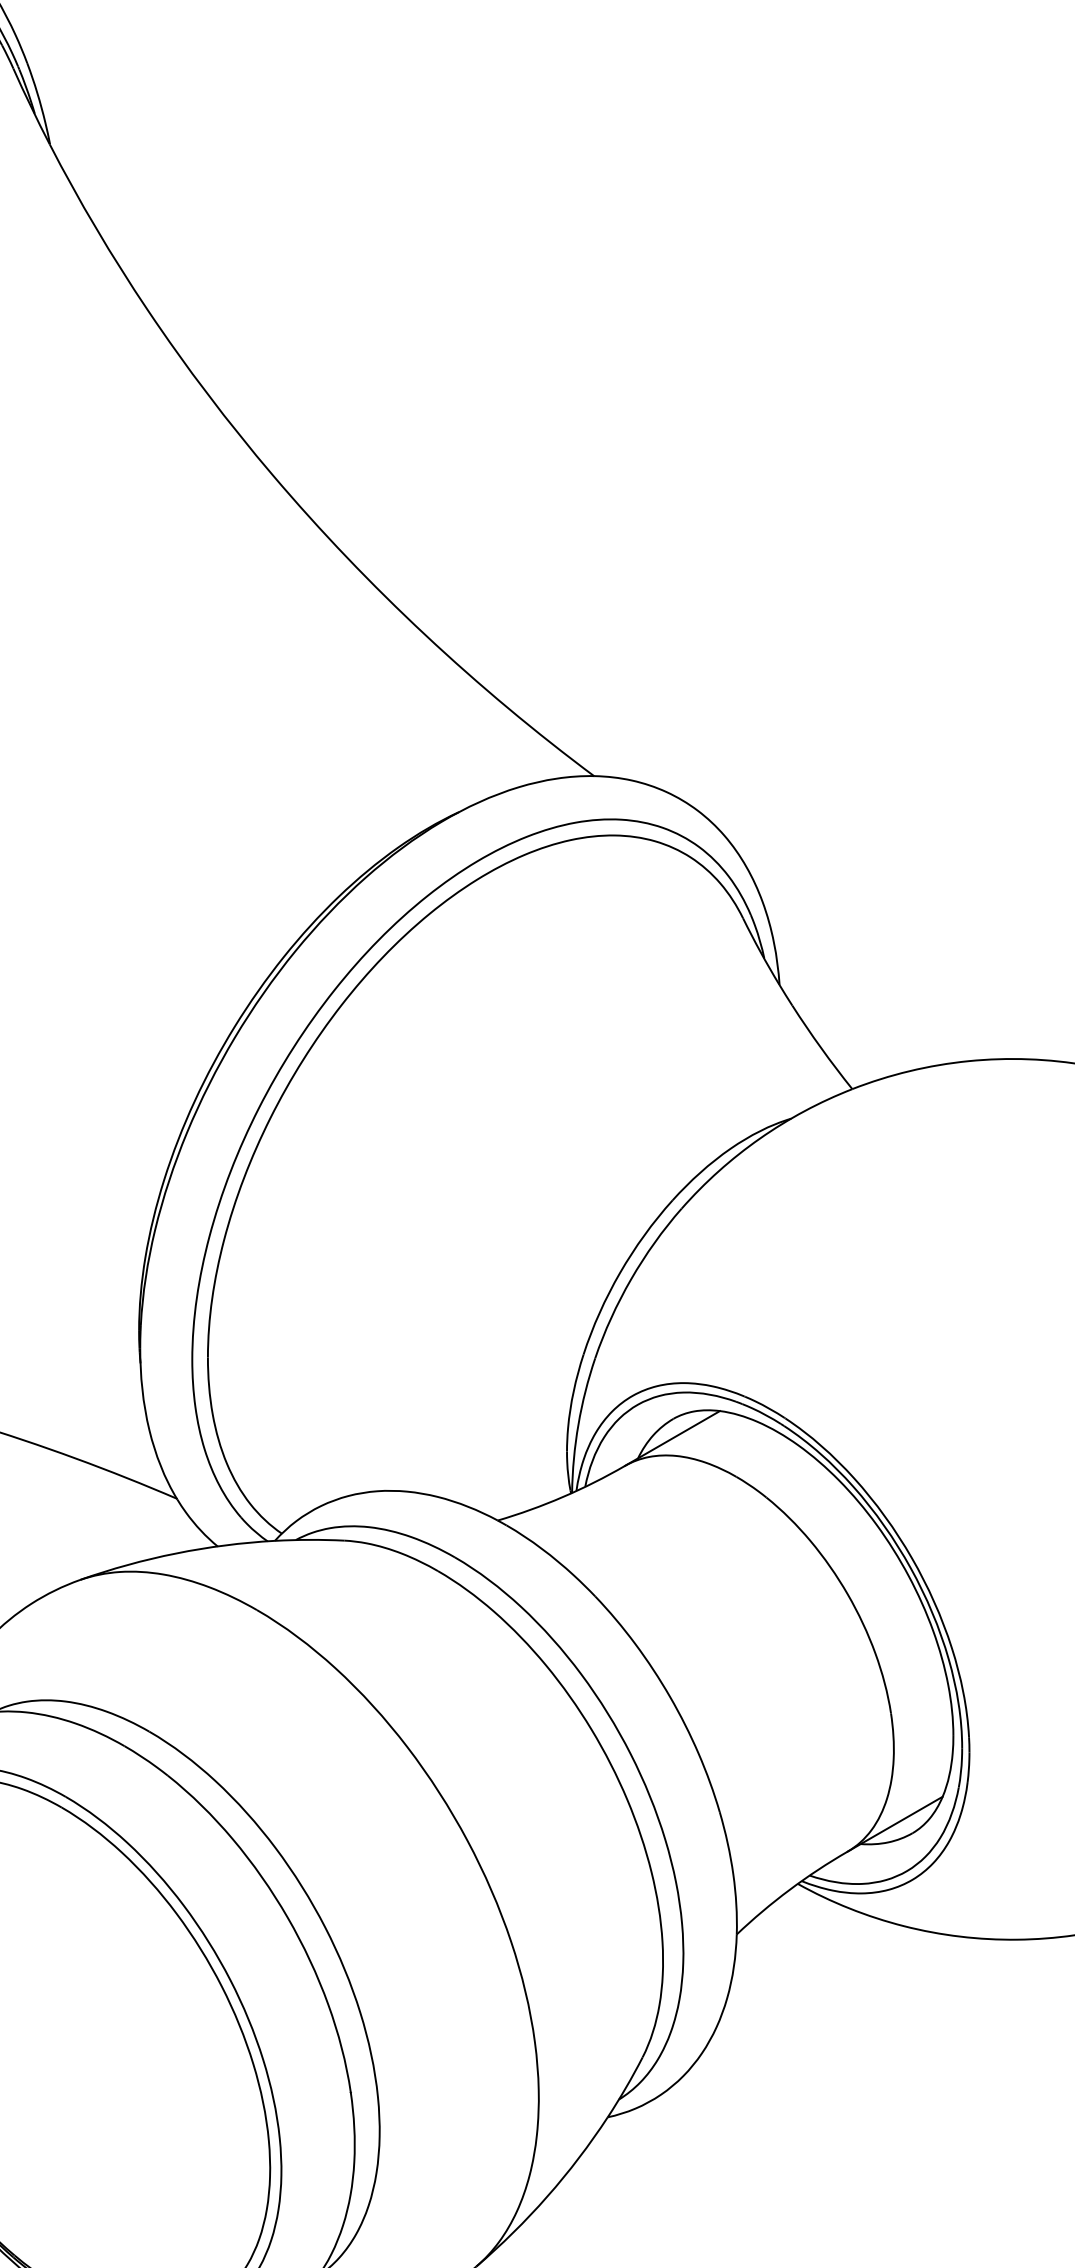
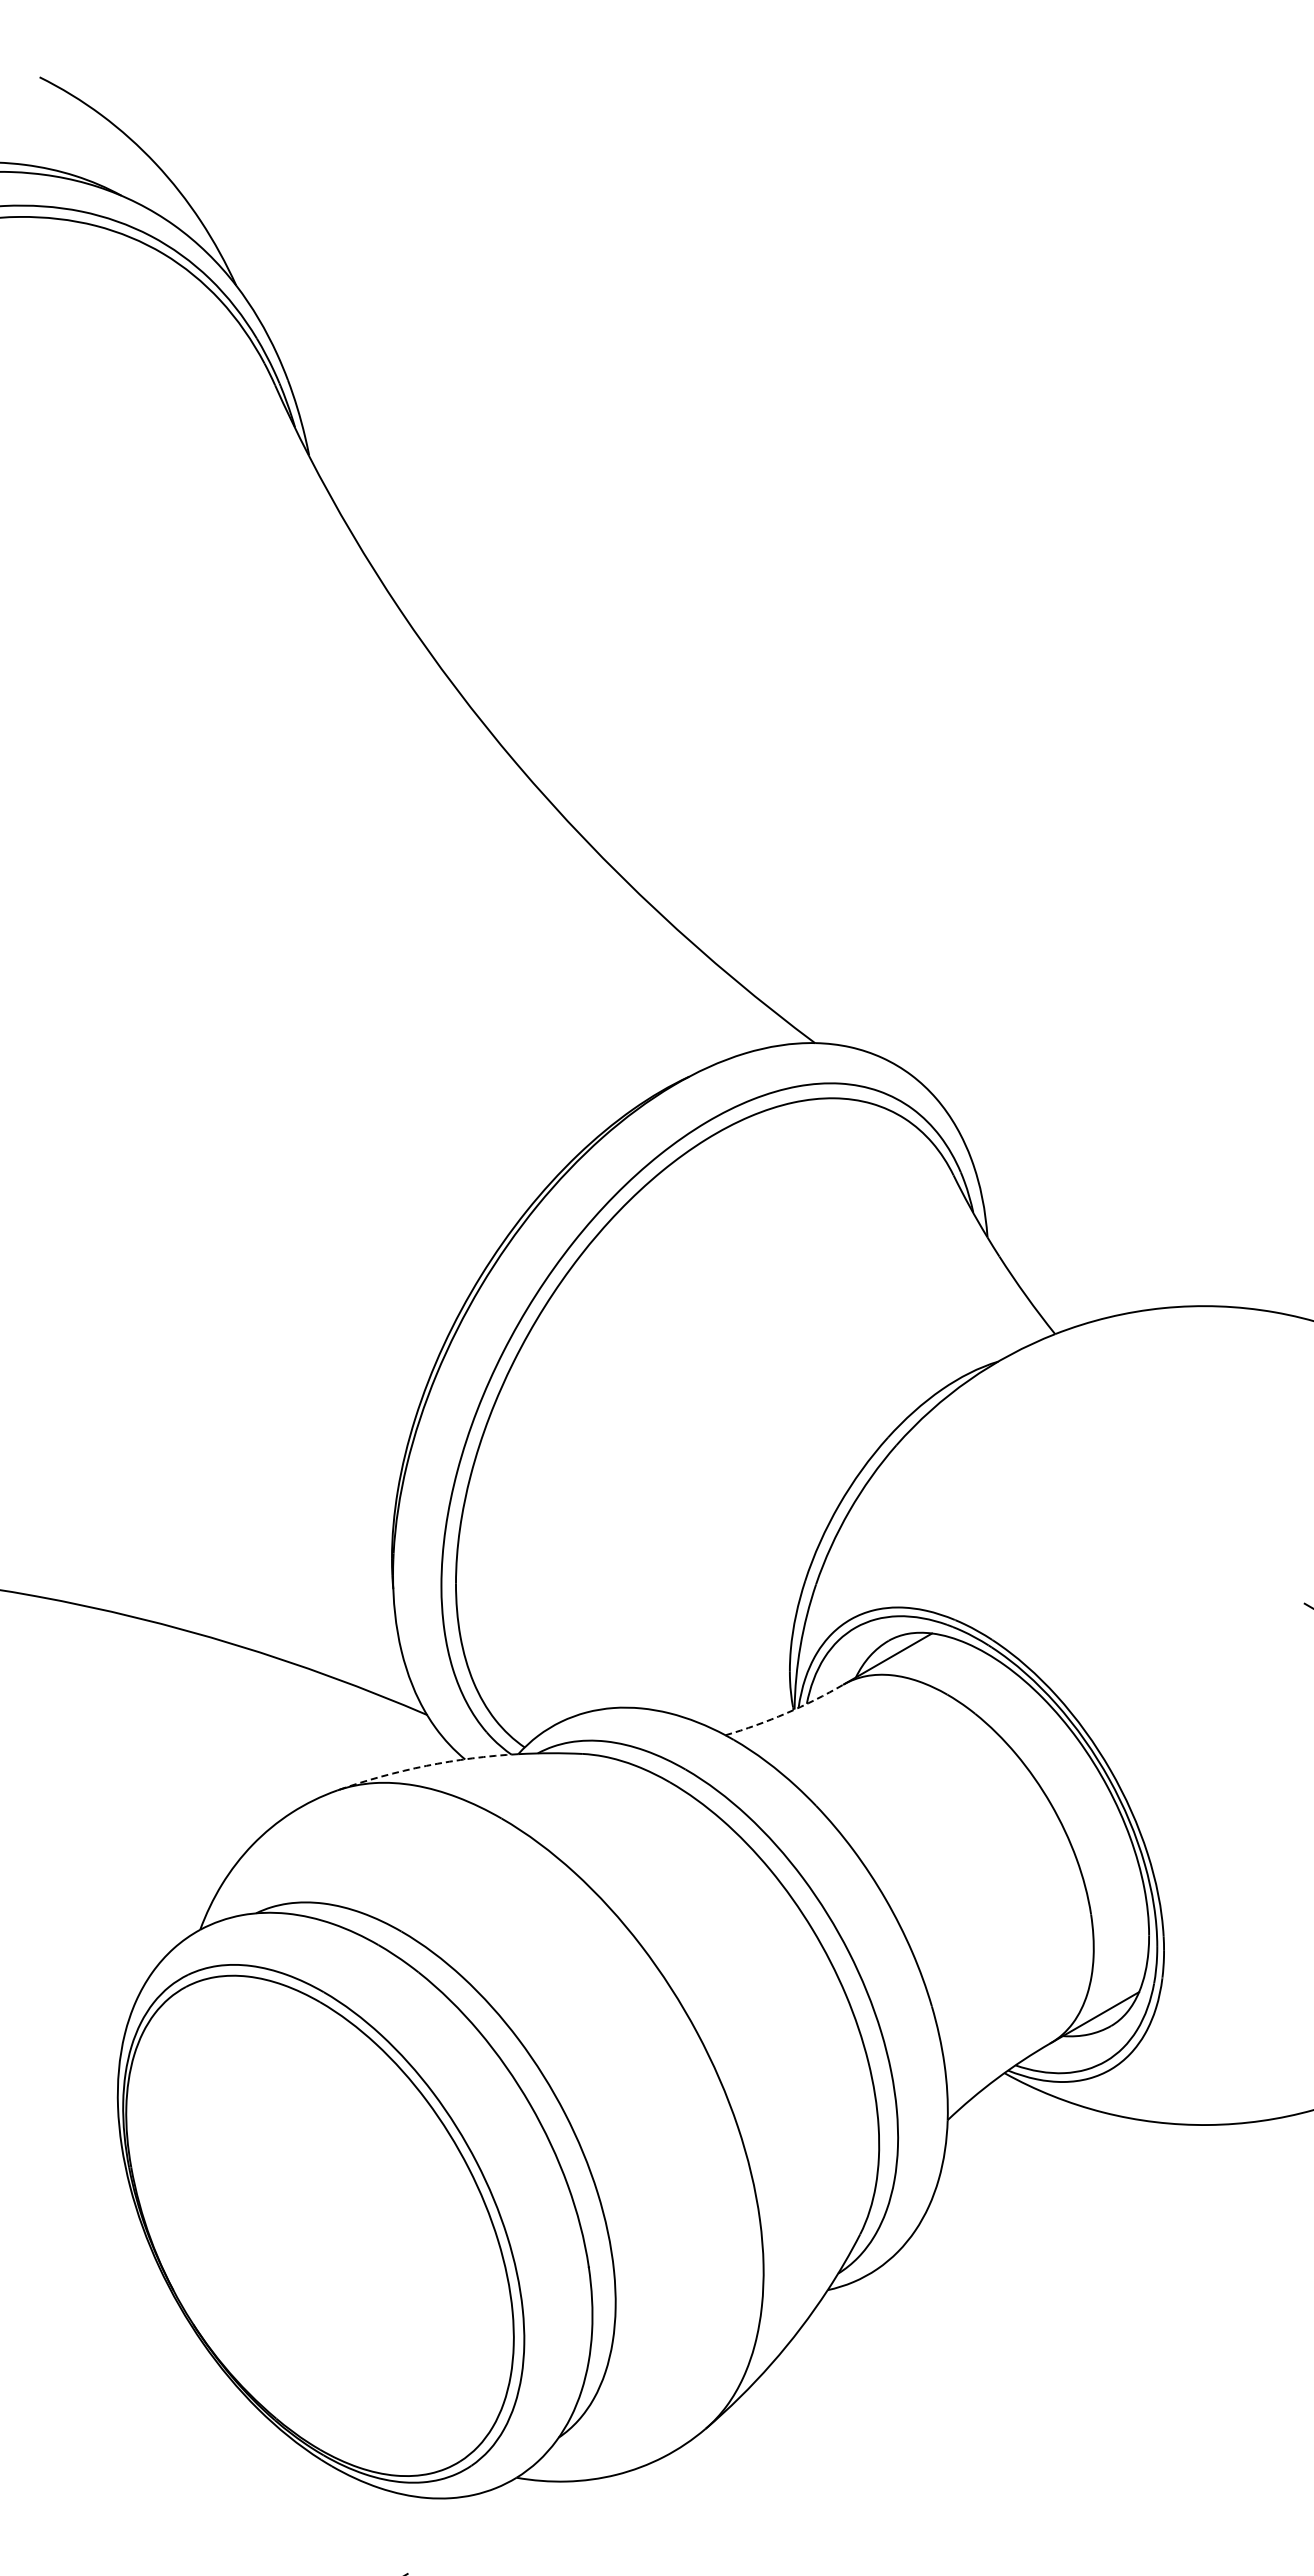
arc: (563, 1497) -> (786, 1713), solid -> dashed
arc: (176, 1553) -> (426, 1765), solid -> dashed

